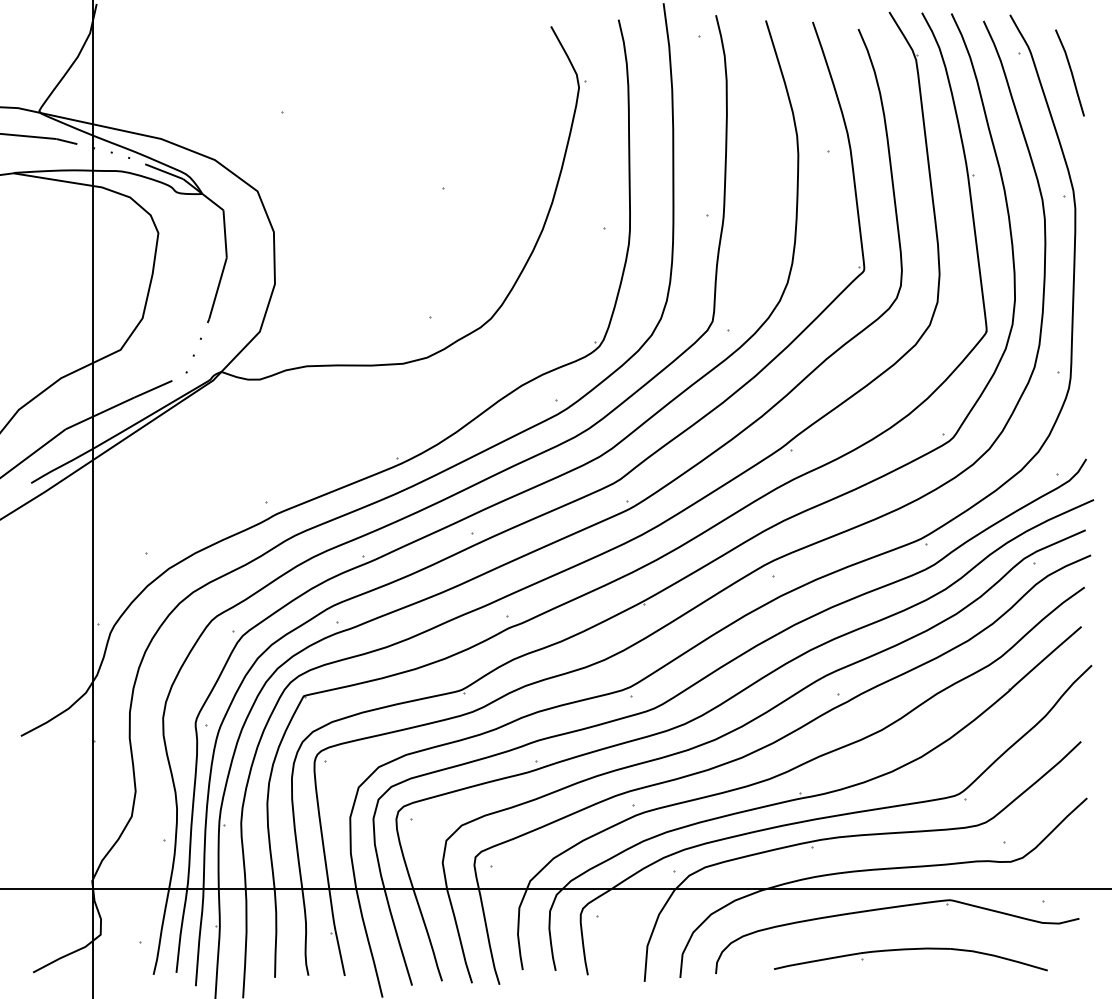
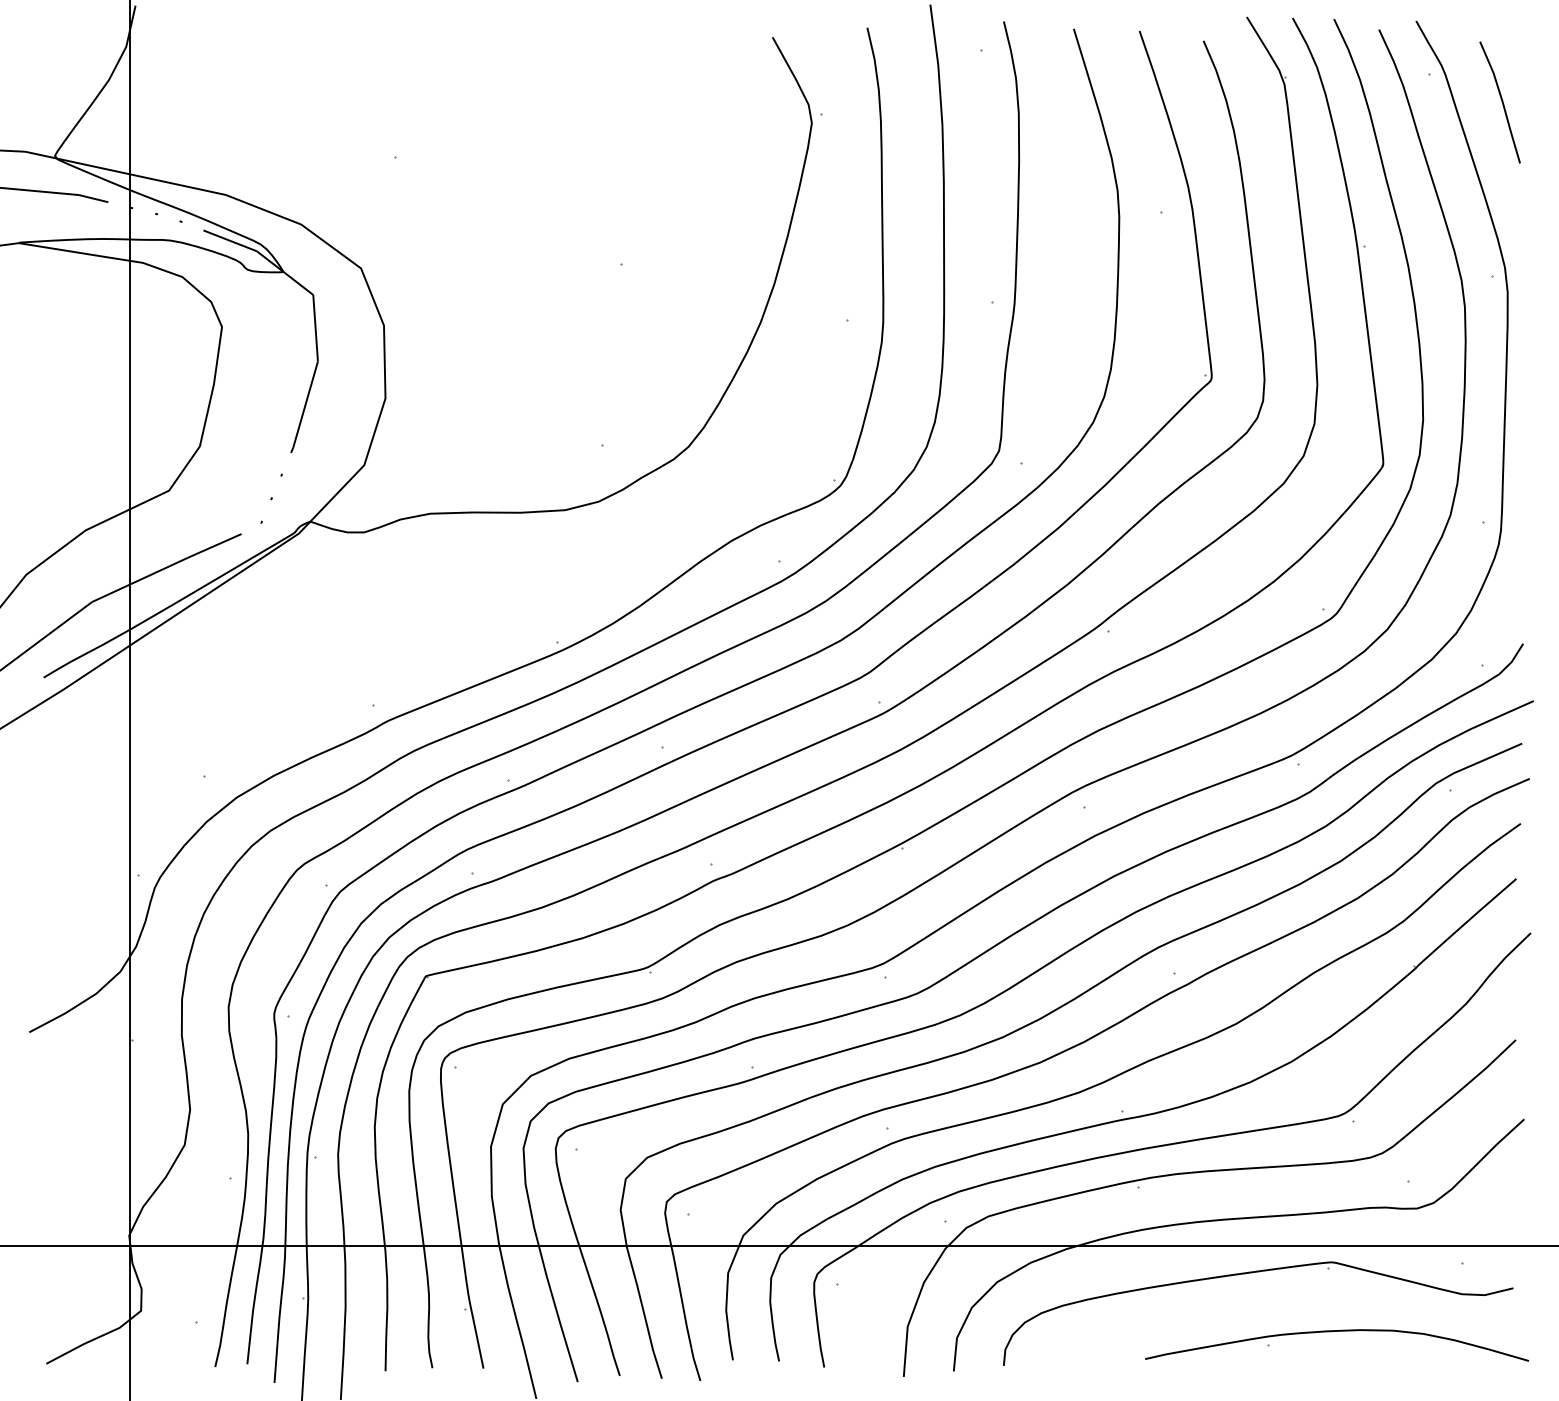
part: (911, 949) -> (1337, 1331), moved

